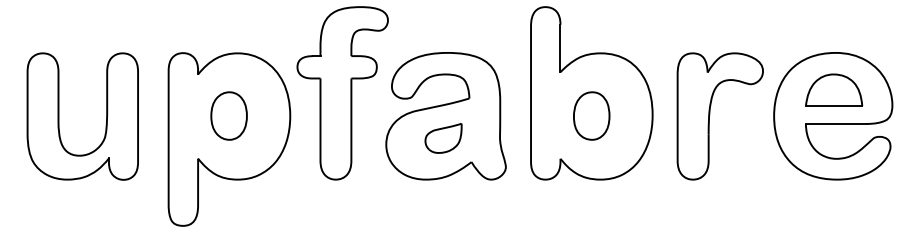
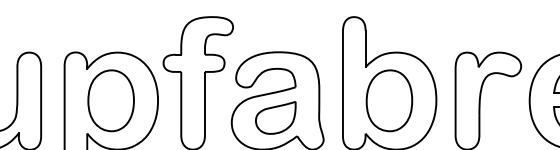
part: (228, 115) -> (110, 100), size x1.67
part: (591, 115) -> (389, 100), size x1.67
part: (443, 138) -> (275, 118), size x1.43

